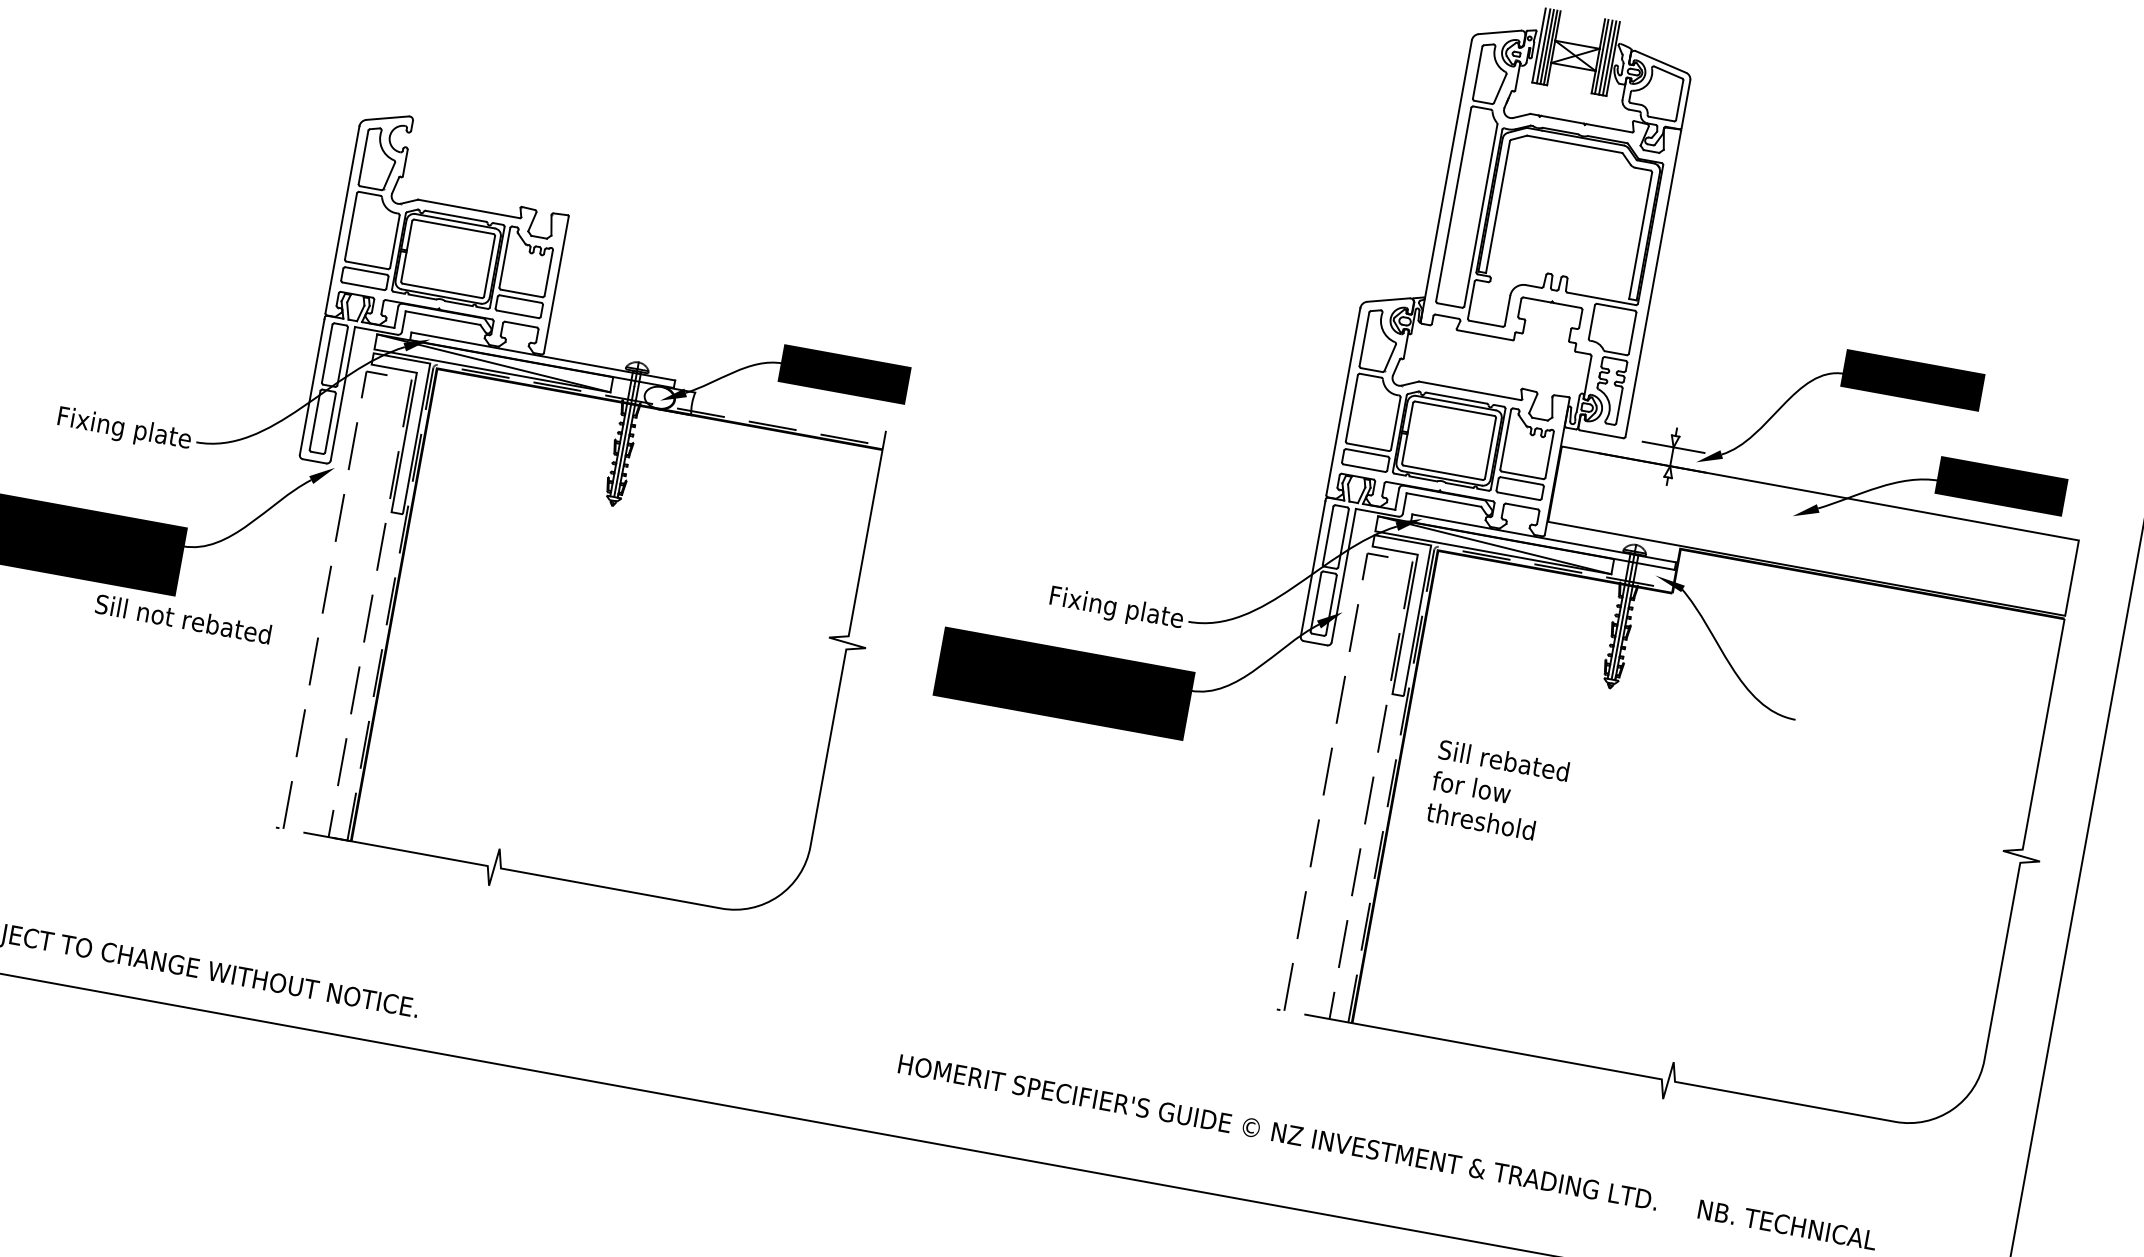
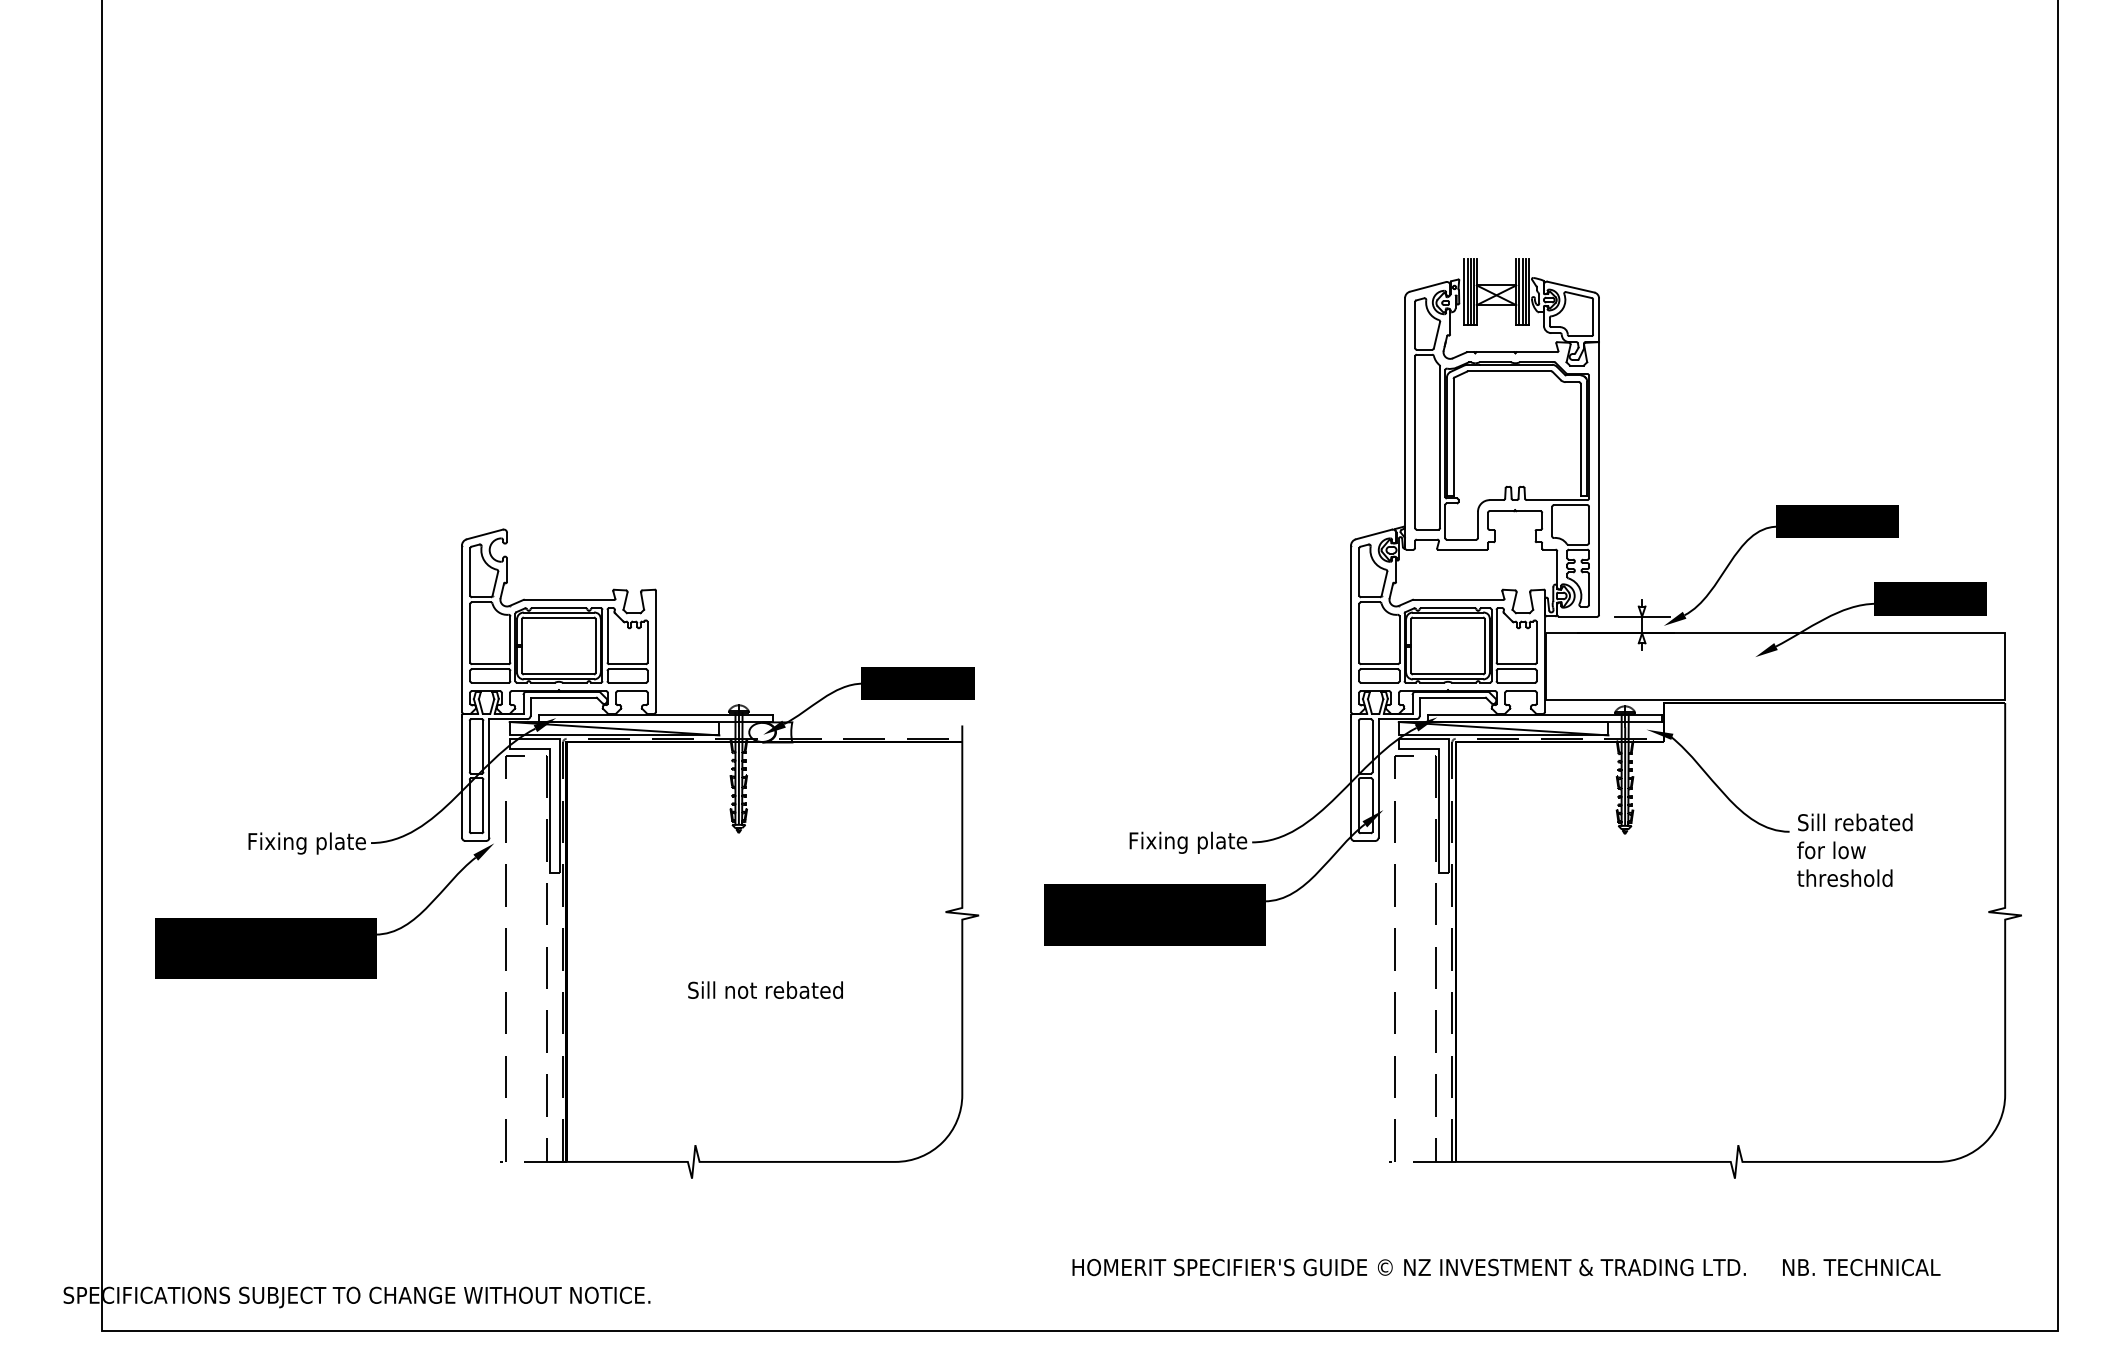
text: (183, 618) -> (765, 989), moved
text: (1497, 792) -> (1854, 850), moved

